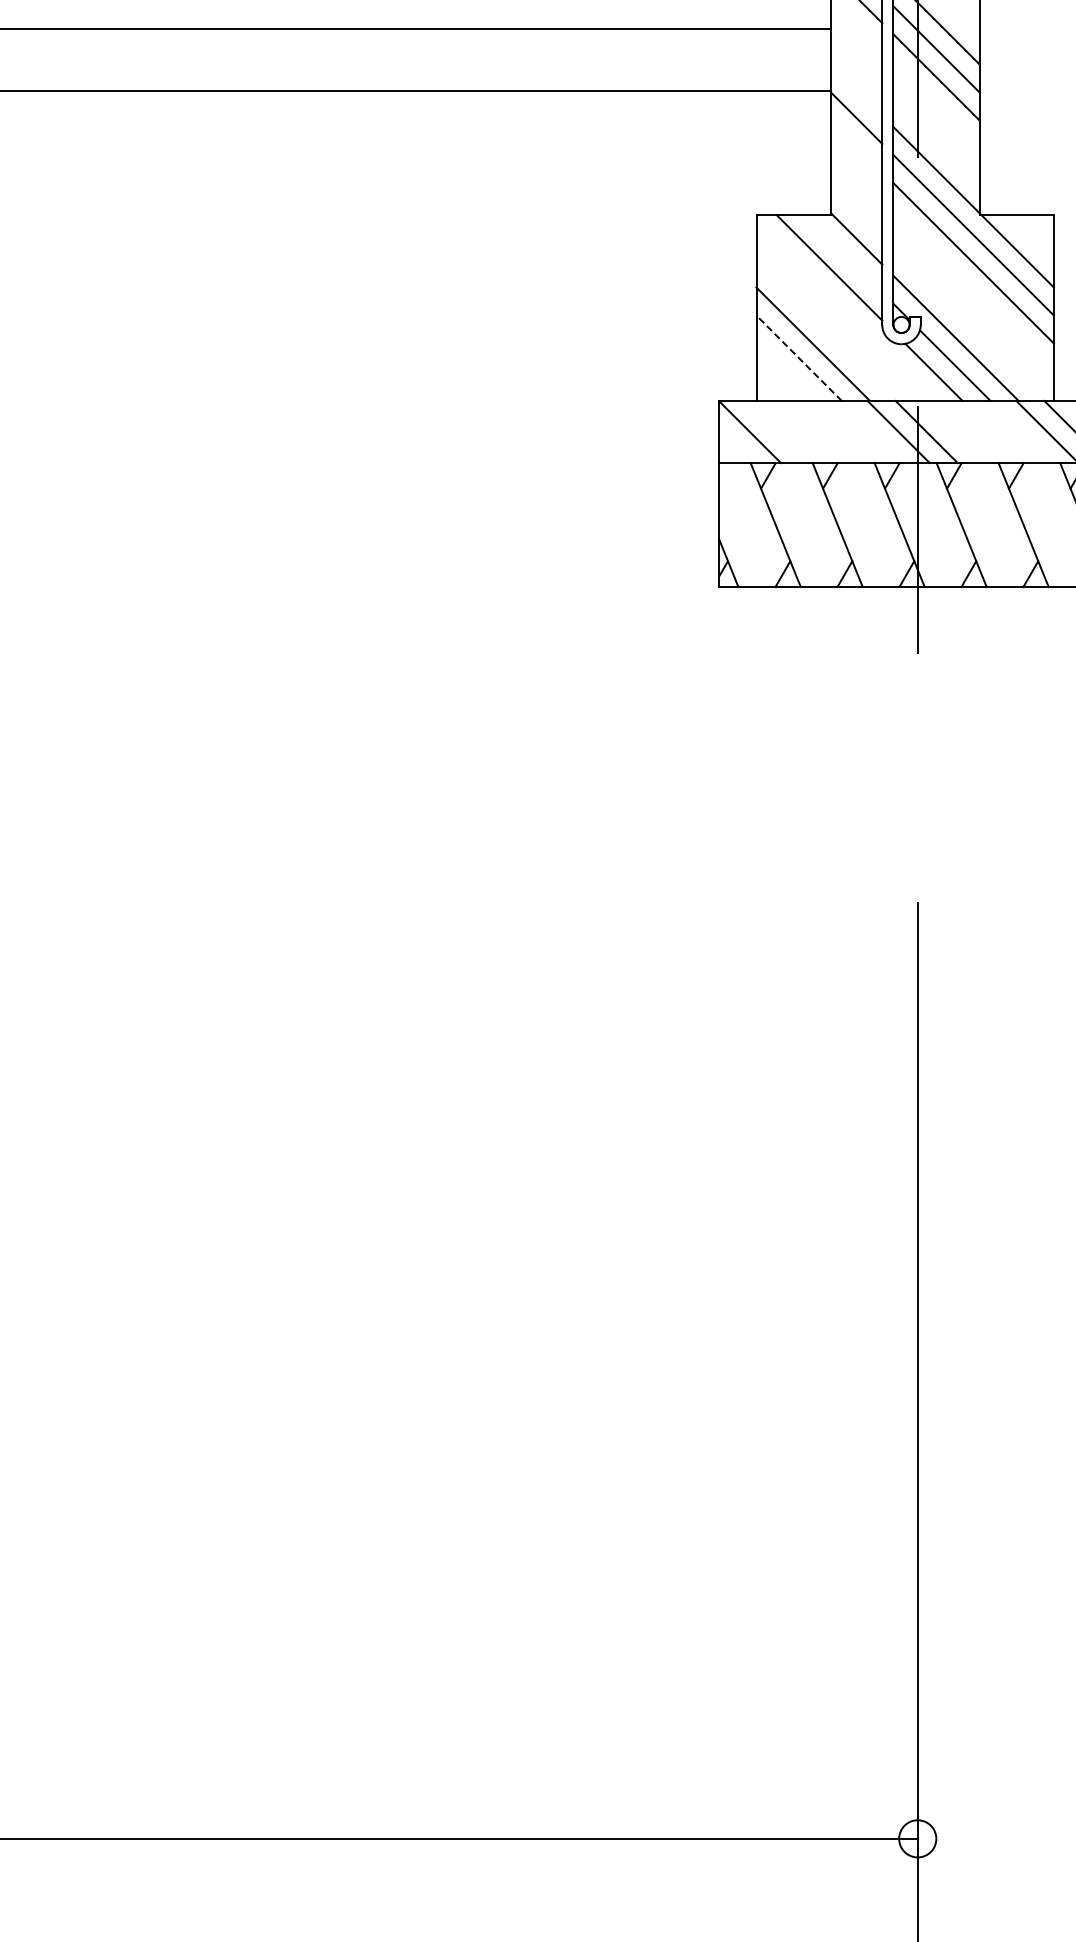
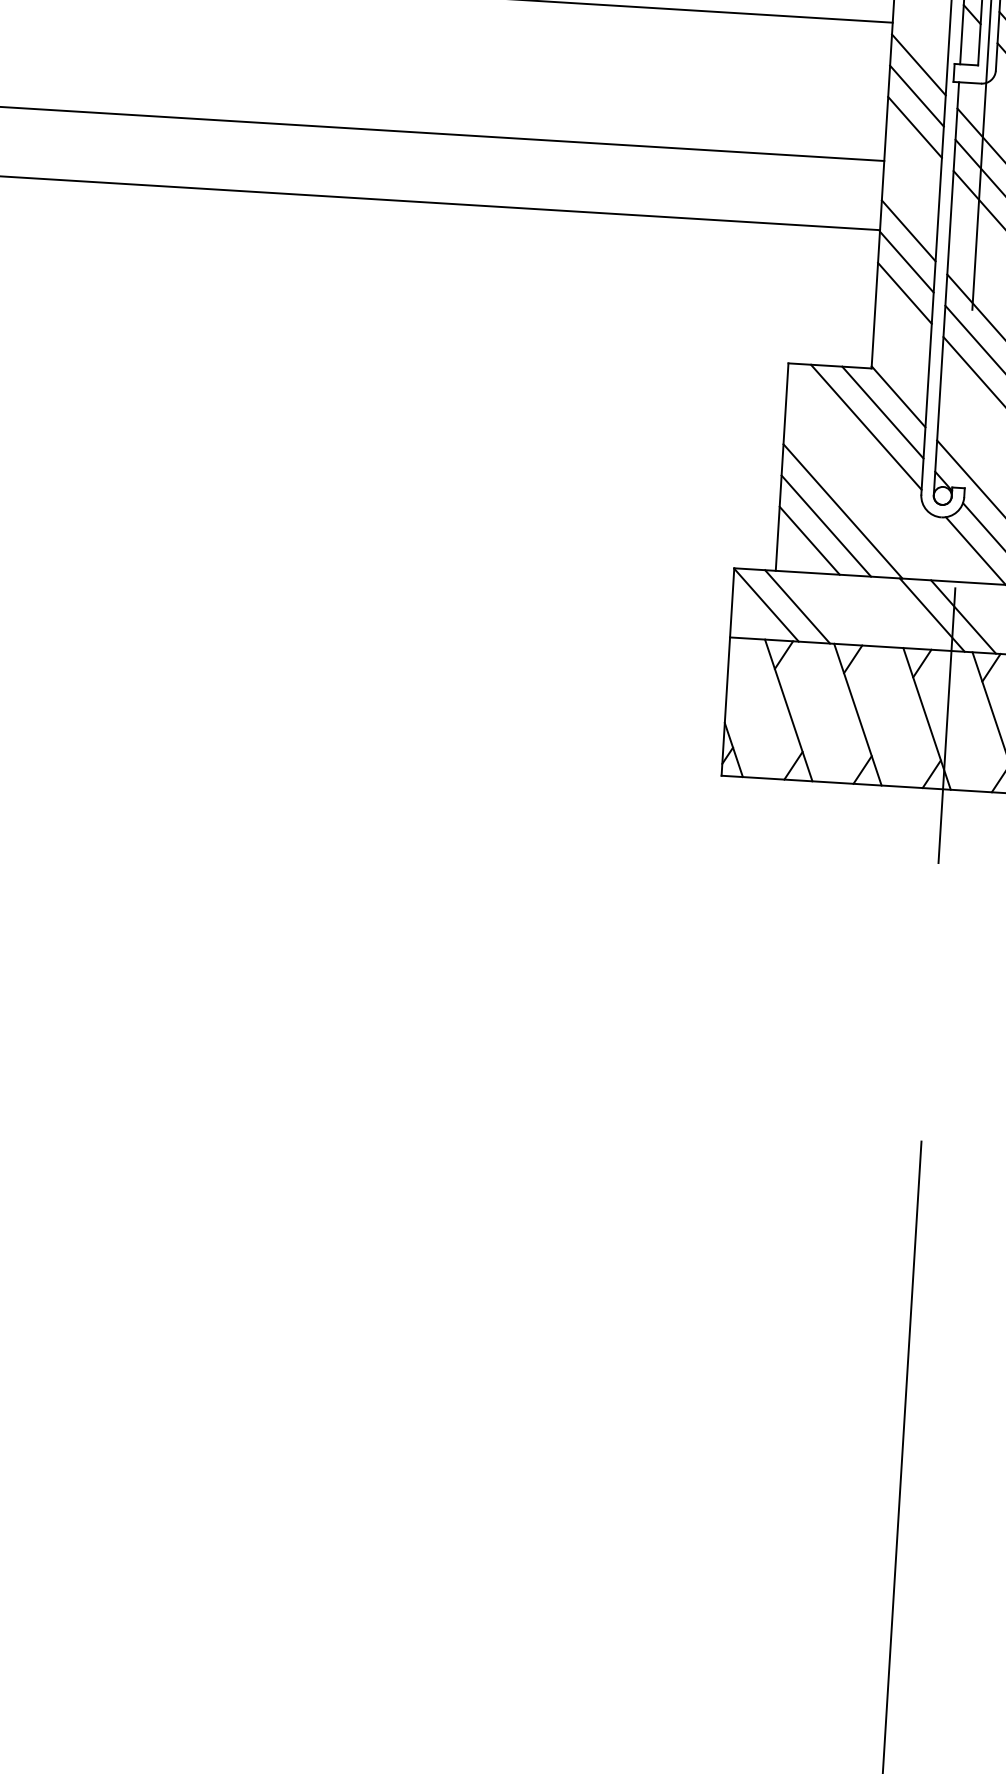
line: (856, 89) -> (908, 230), added
line: (856, 145) -> (904, 292), added
line: (843, 253) -> (882, 412), added
line: (798, 357) -> (825, 525), dashed -> solid
line: (784, 372) -> (808, 540), added
line: (777, 431) -> (797, 606), added

